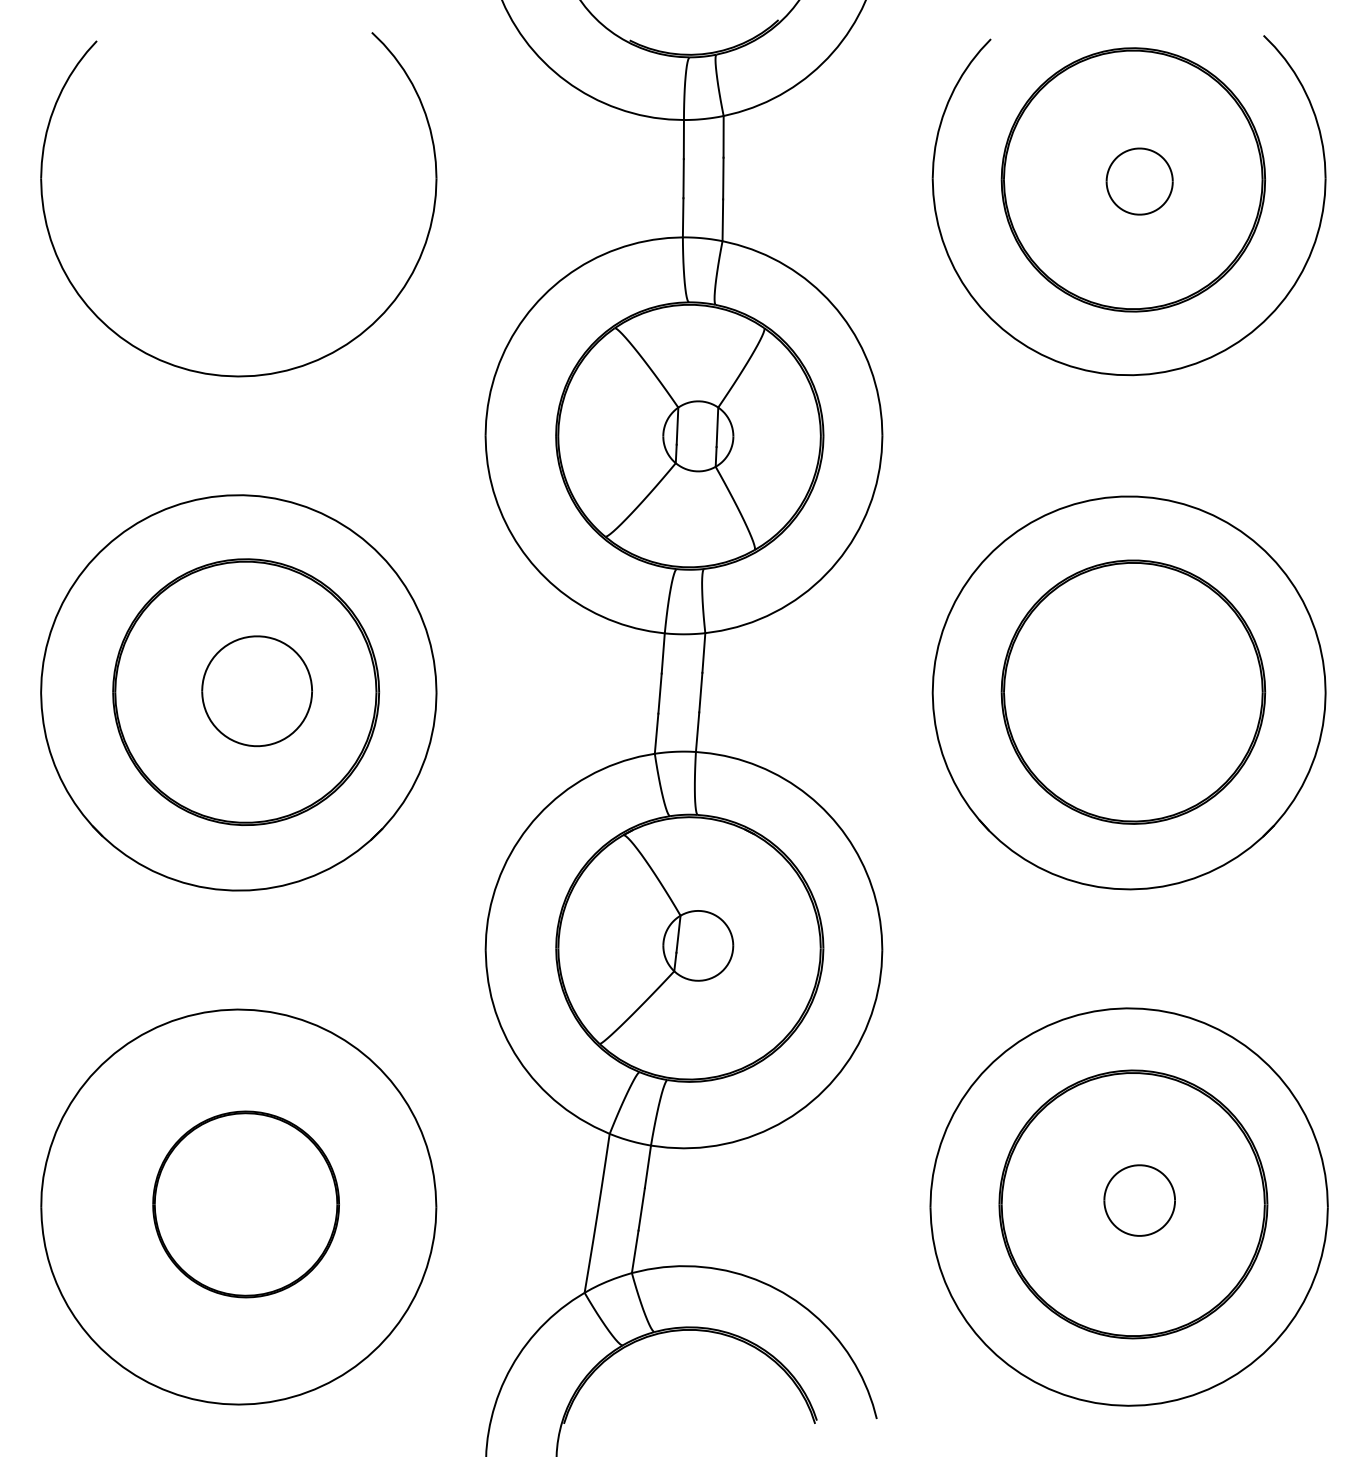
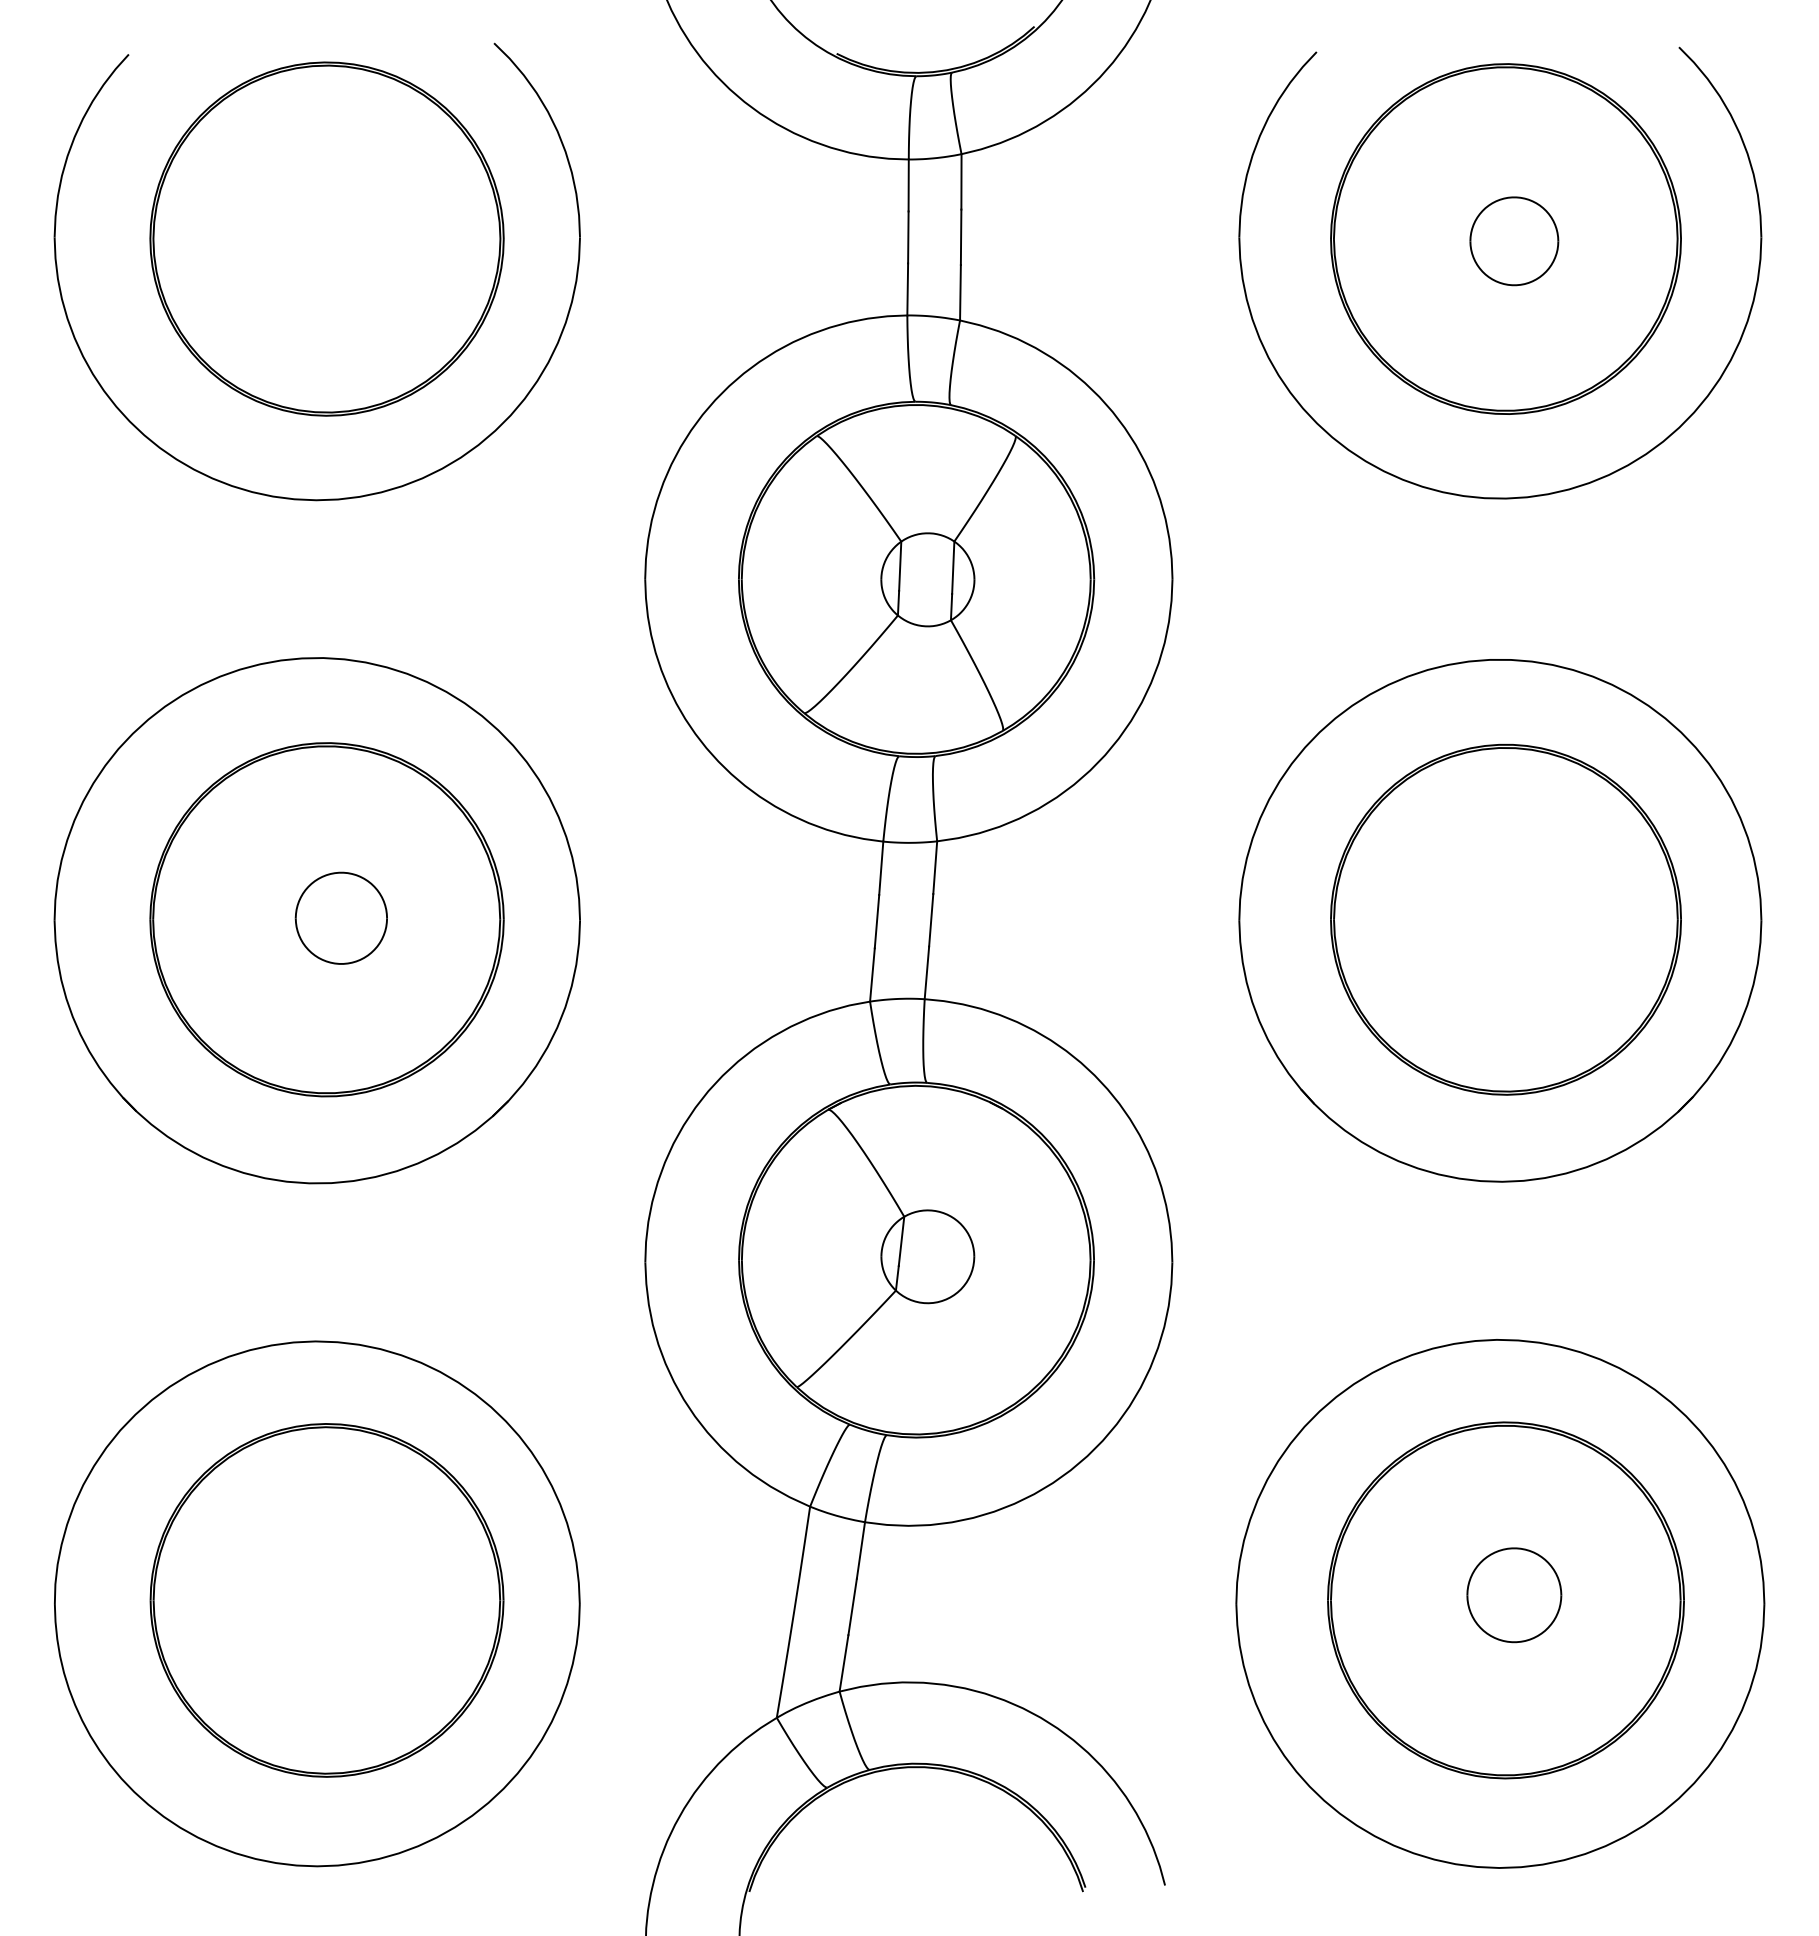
part: (245, 179) -> (326, 238), added
part: (256, 690) -> (340, 917), size x0.62
part: (245, 1204) -> (326, 1600), size x1.43

